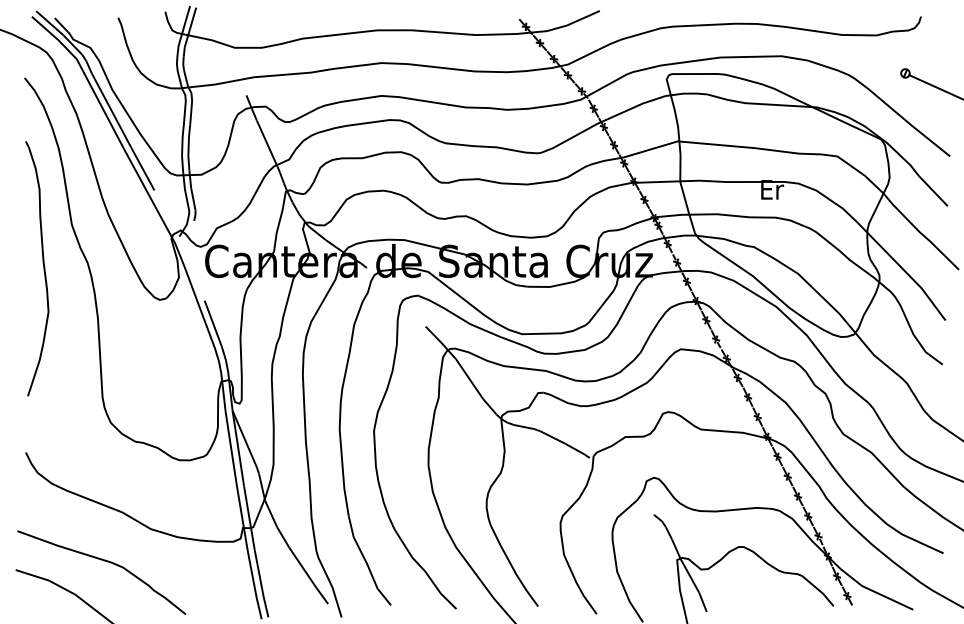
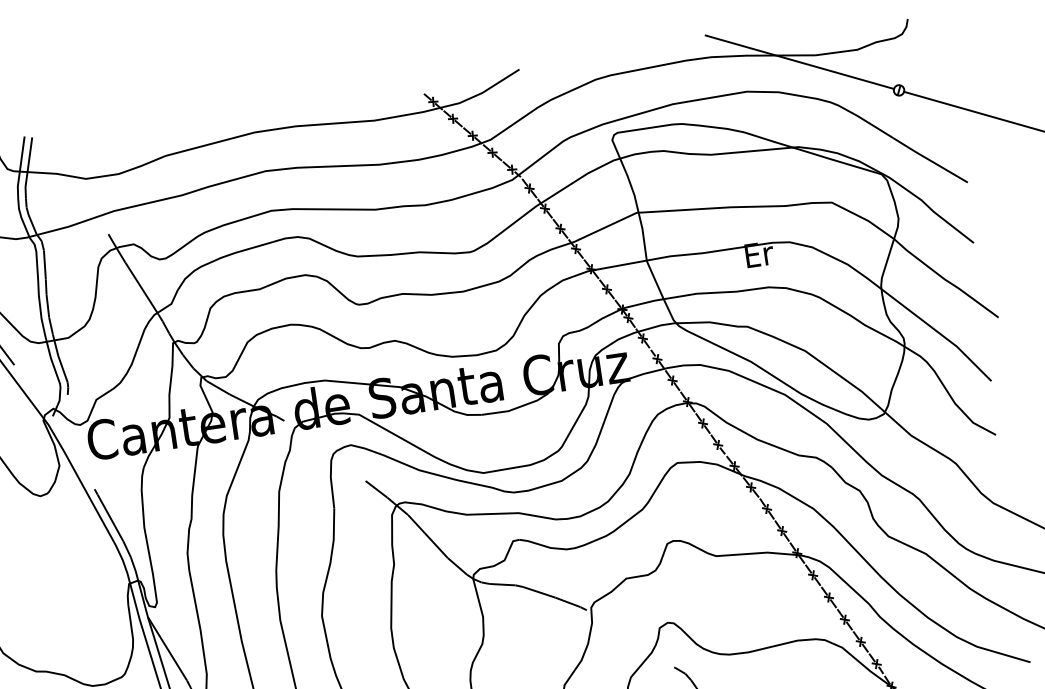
line: (828, 38) -> (800, 61), added

